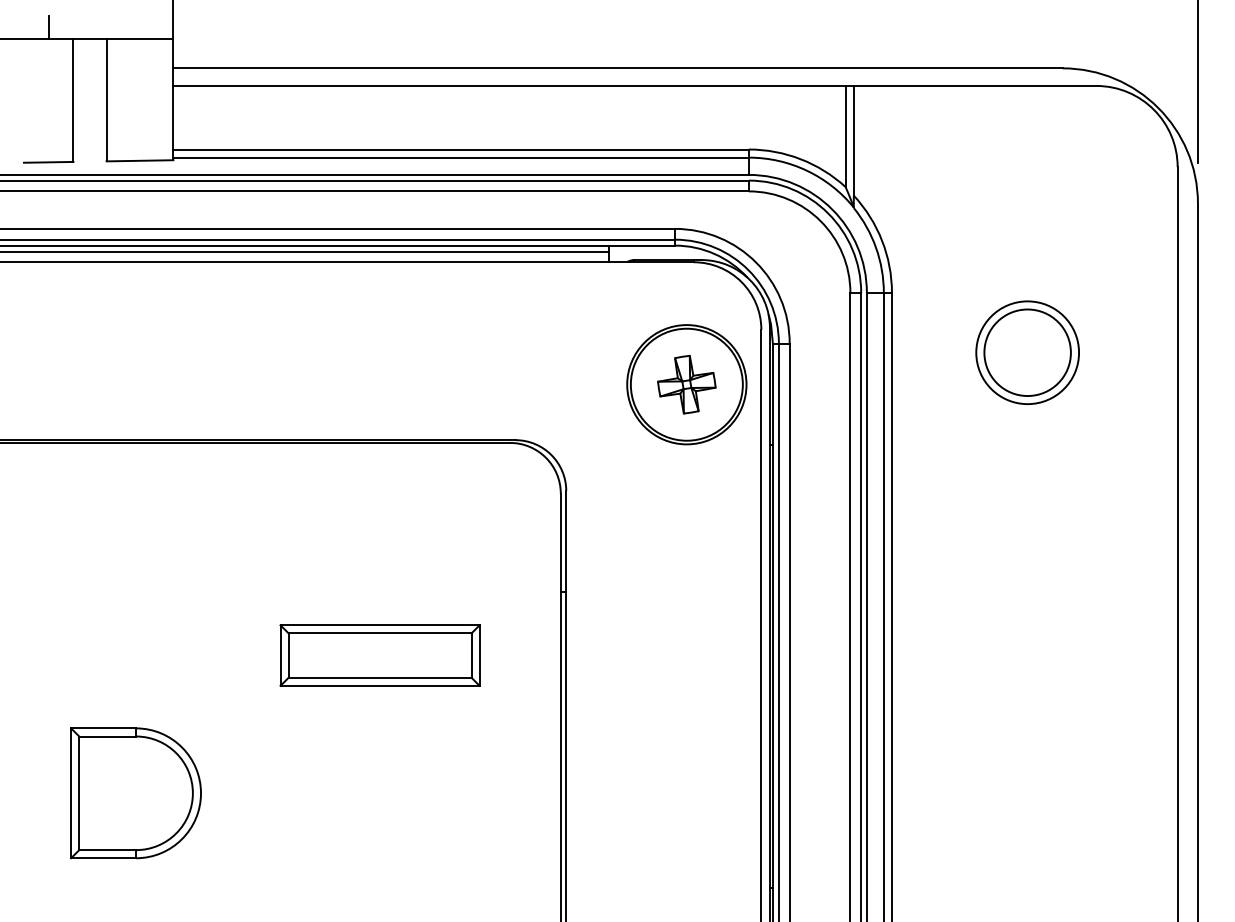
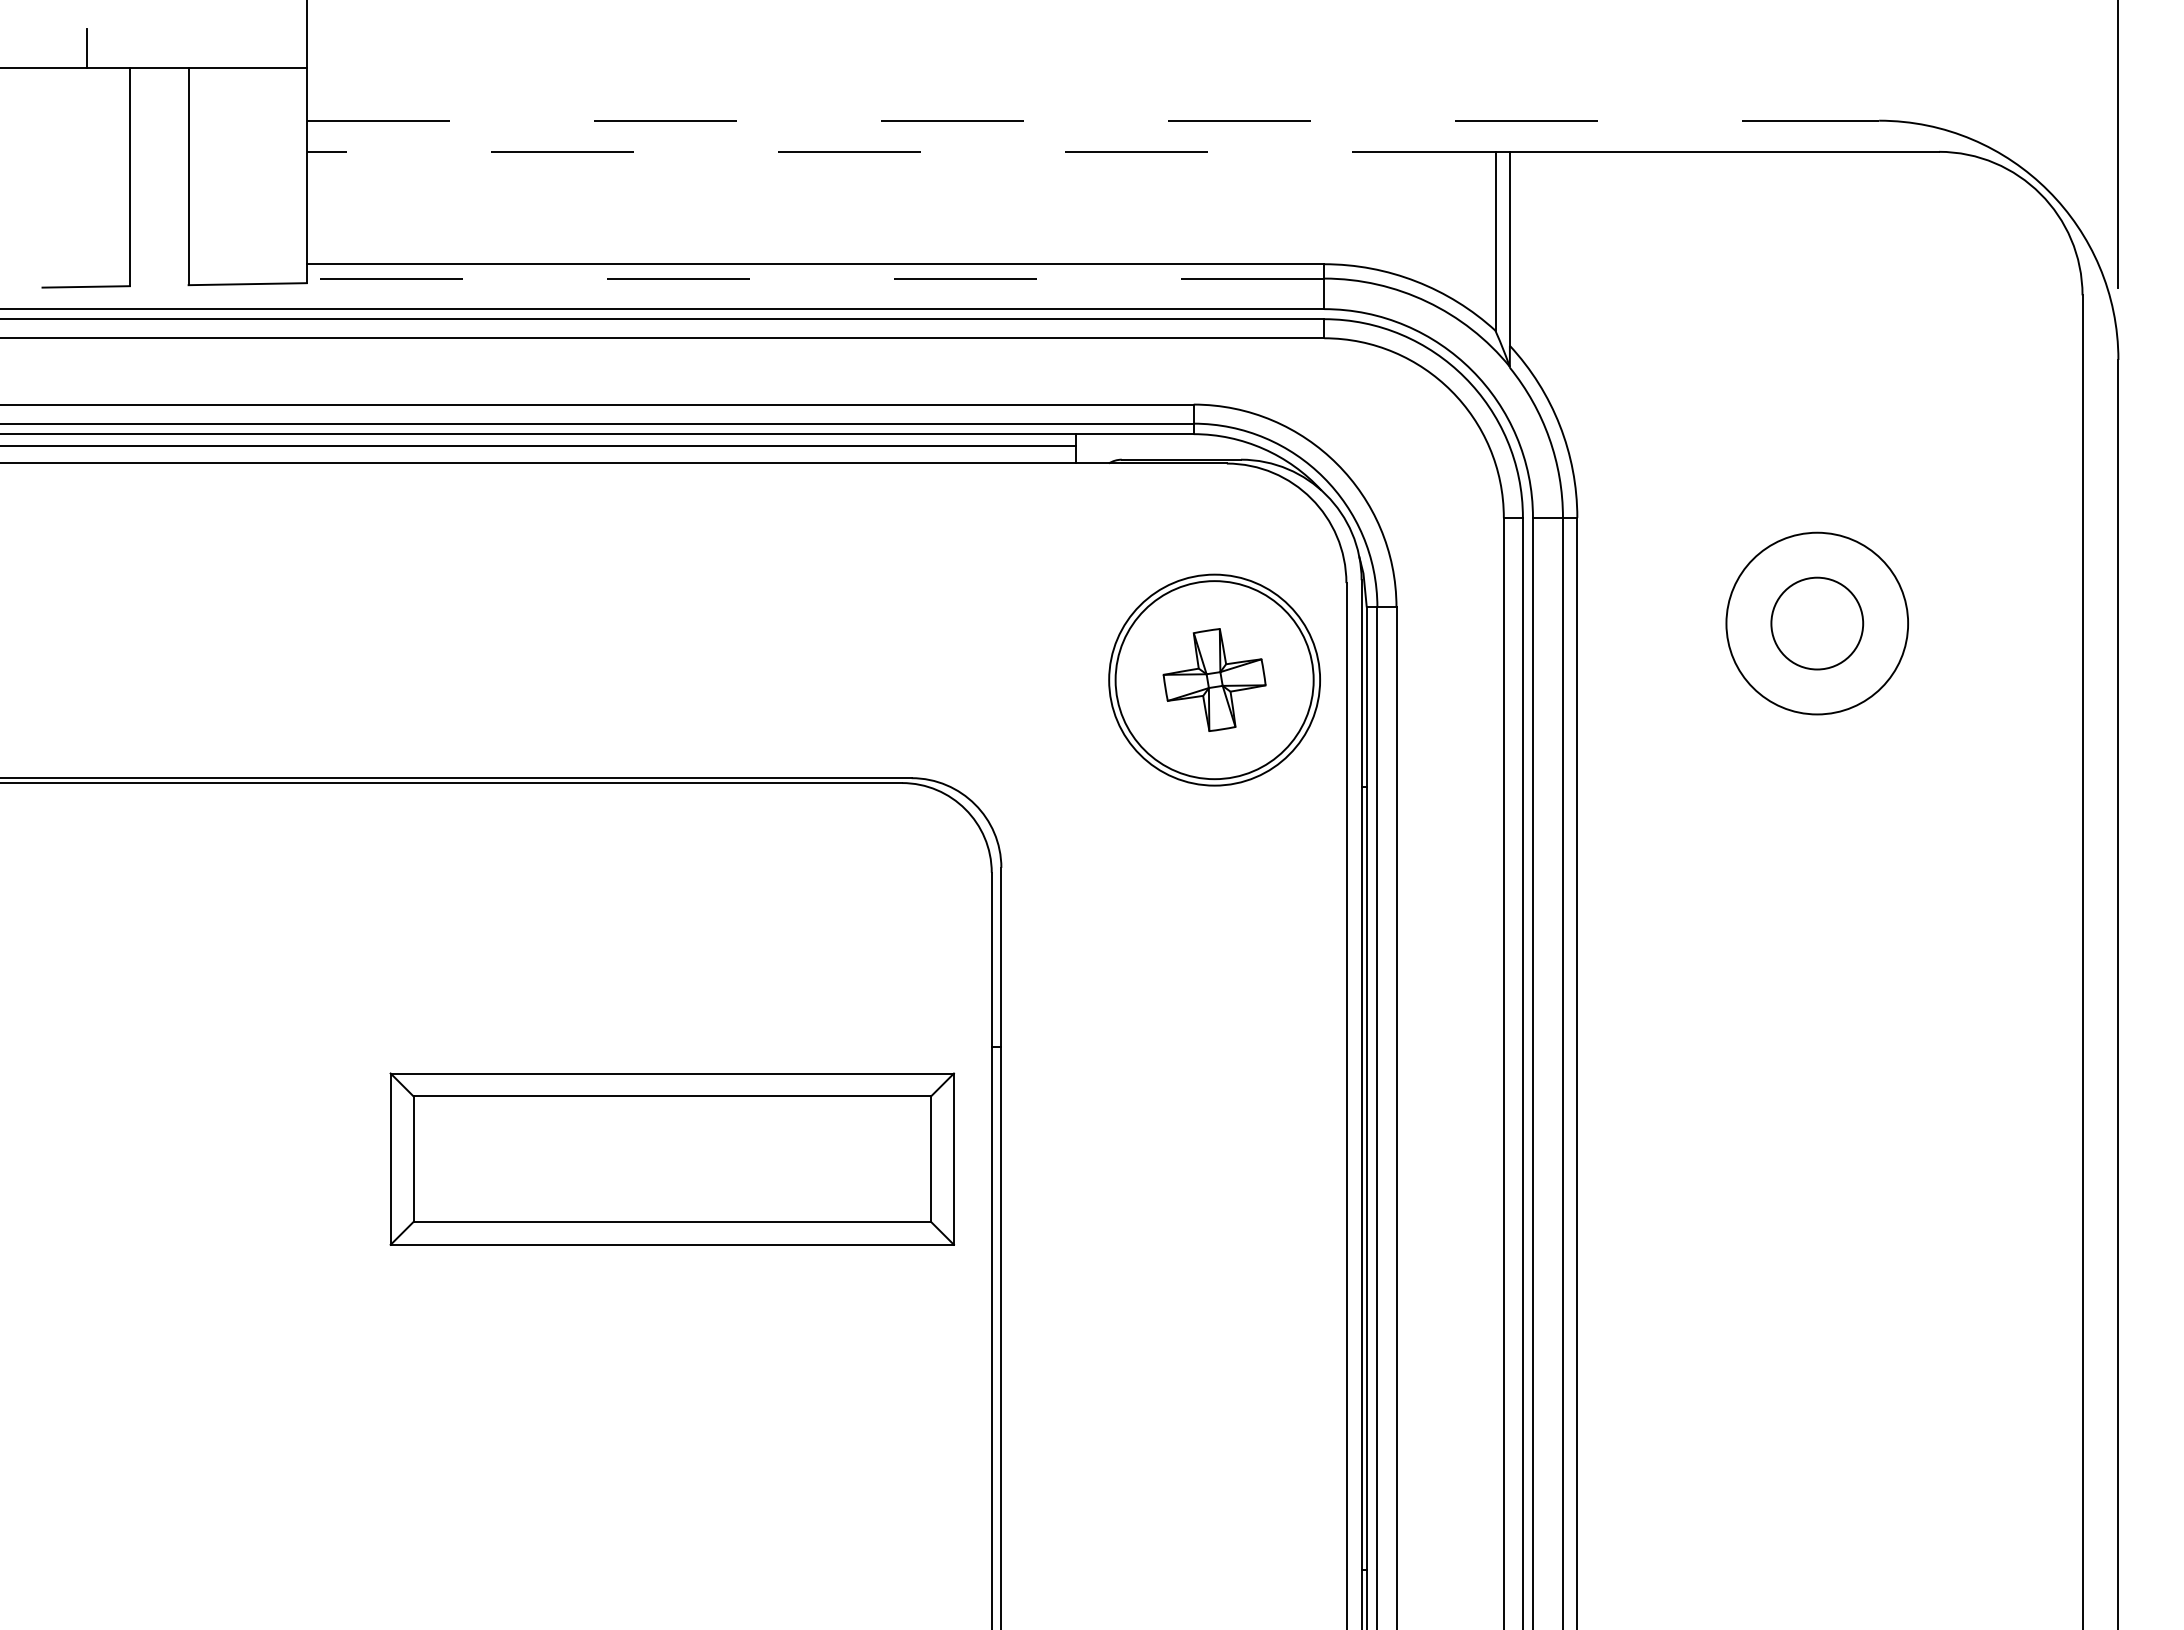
line: (618, 68) -> (1093, 120), solid -> dashed
line: (509, 85) -> (901, 151), solid -> dashed
line: (461, 157) -> (816, 278), solid -> dashed
circle: (1027, 352) -> (1817, 623), size x0.6
part: (379, 655) -> (671, 1158), size x1.6
part: (135, 793) -> (239, 1402), removed

